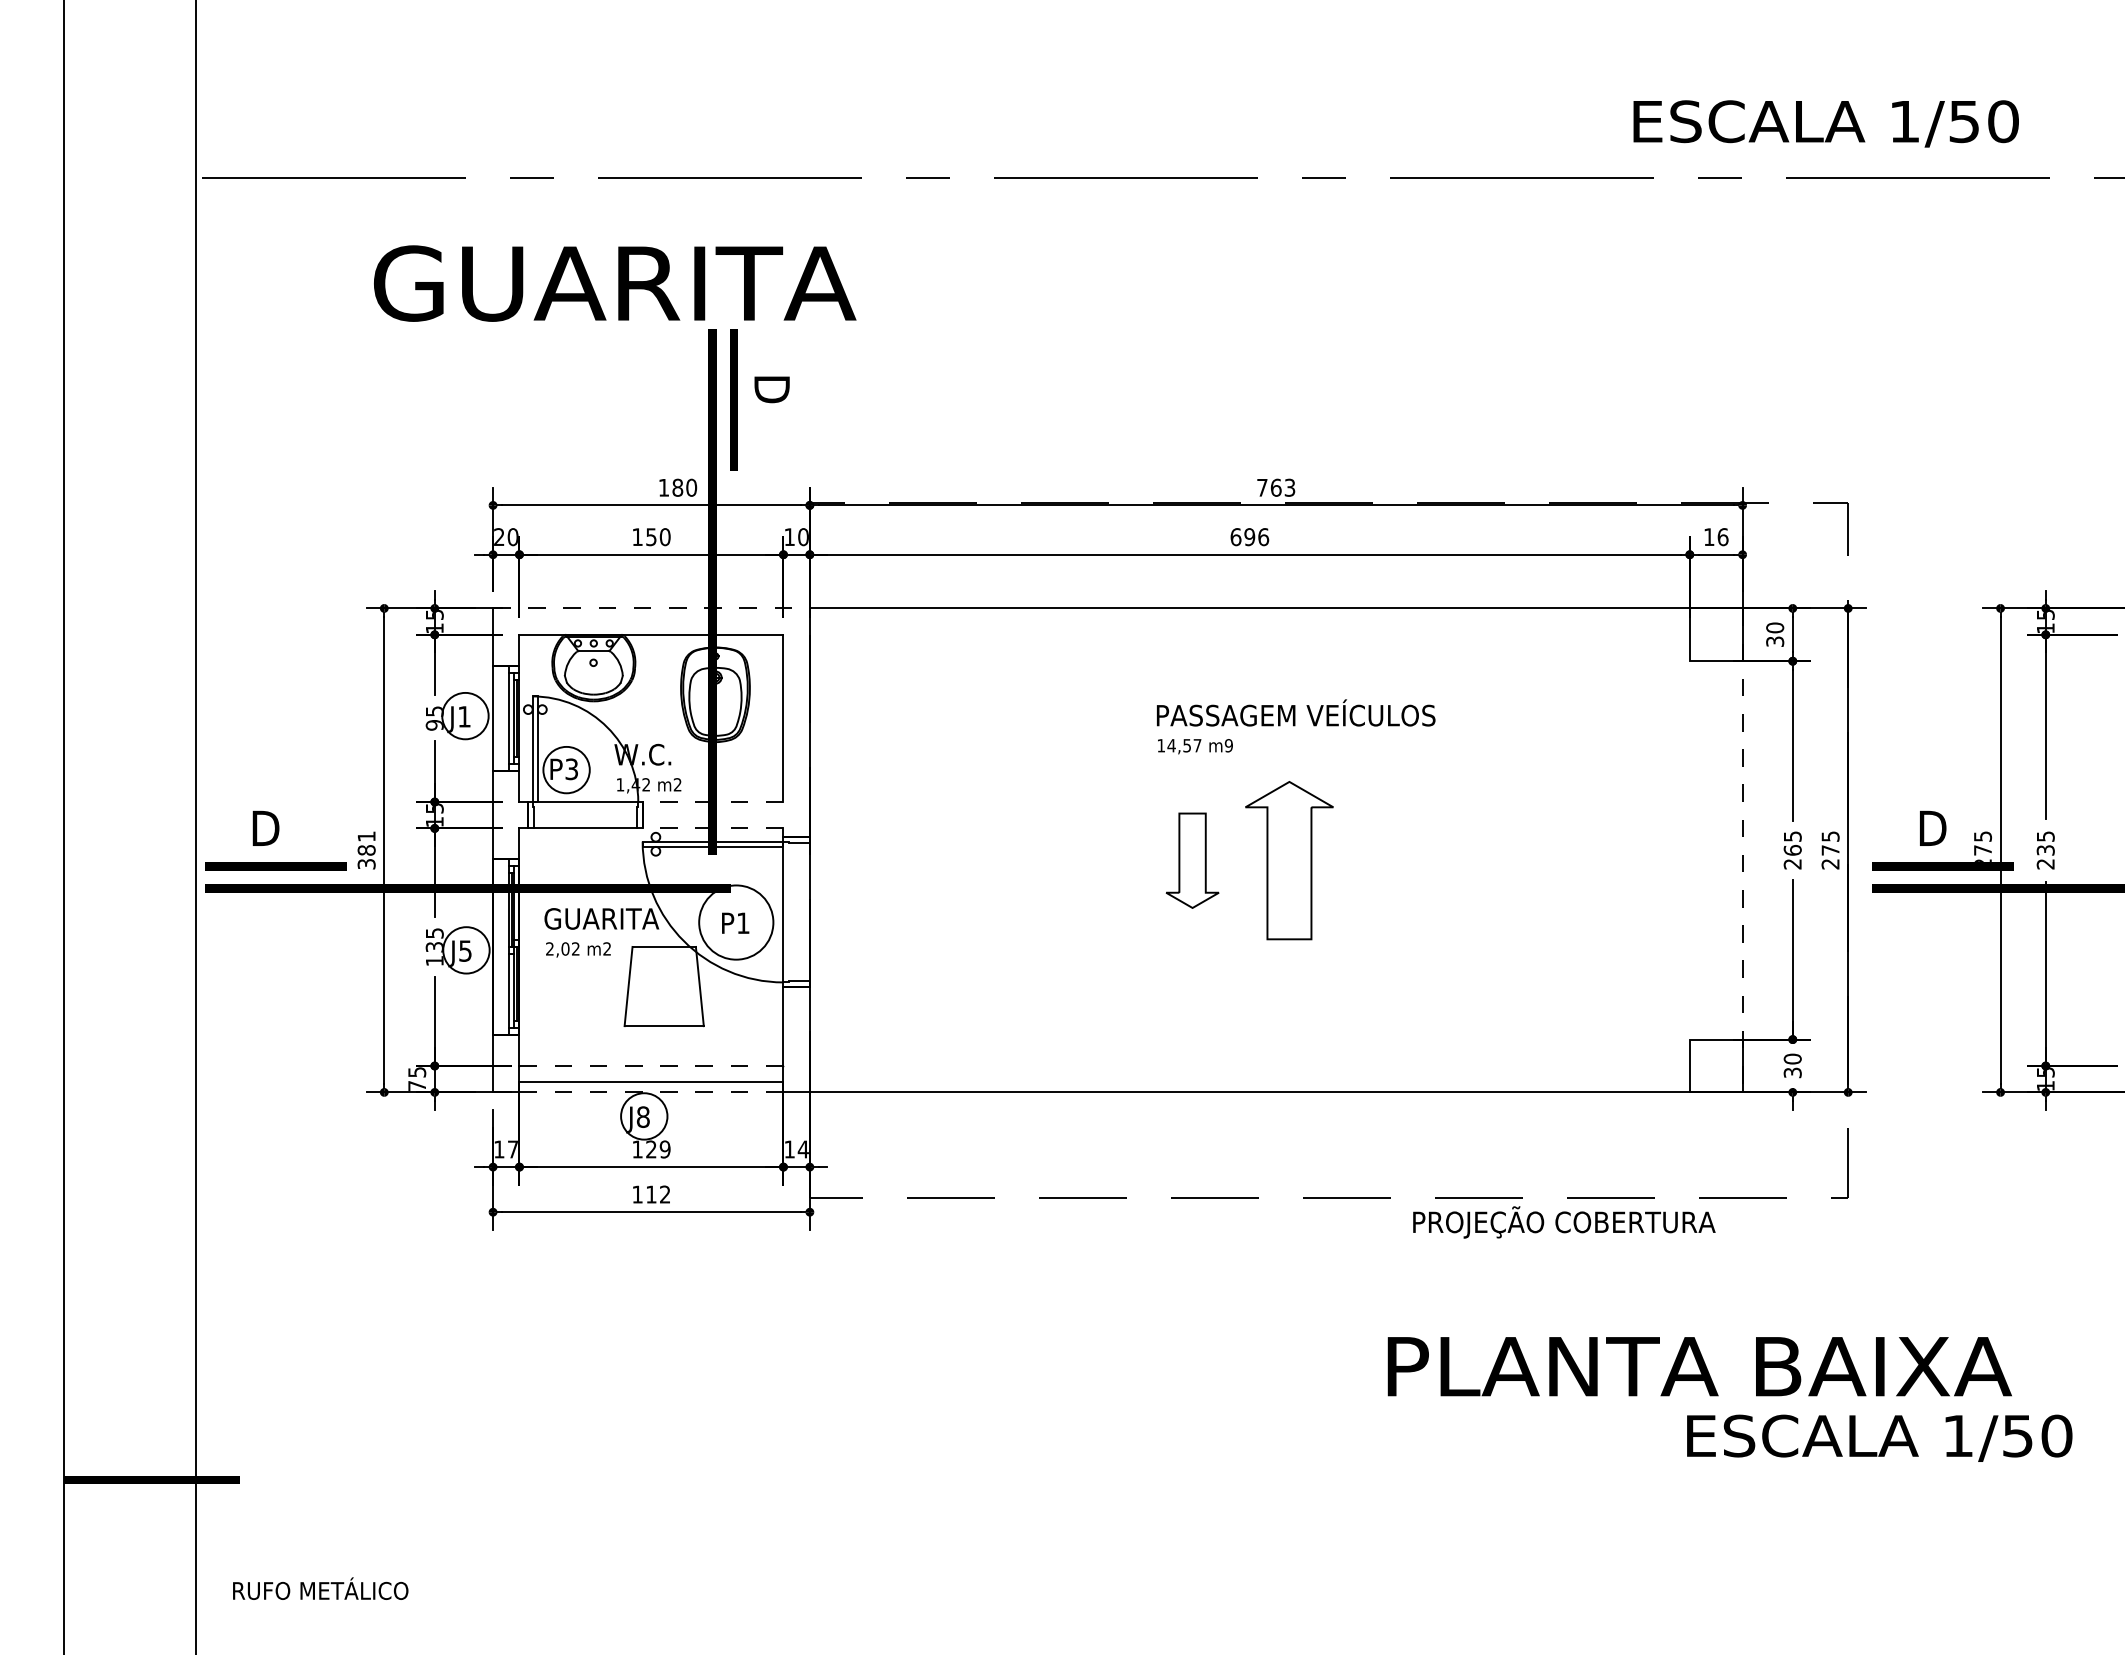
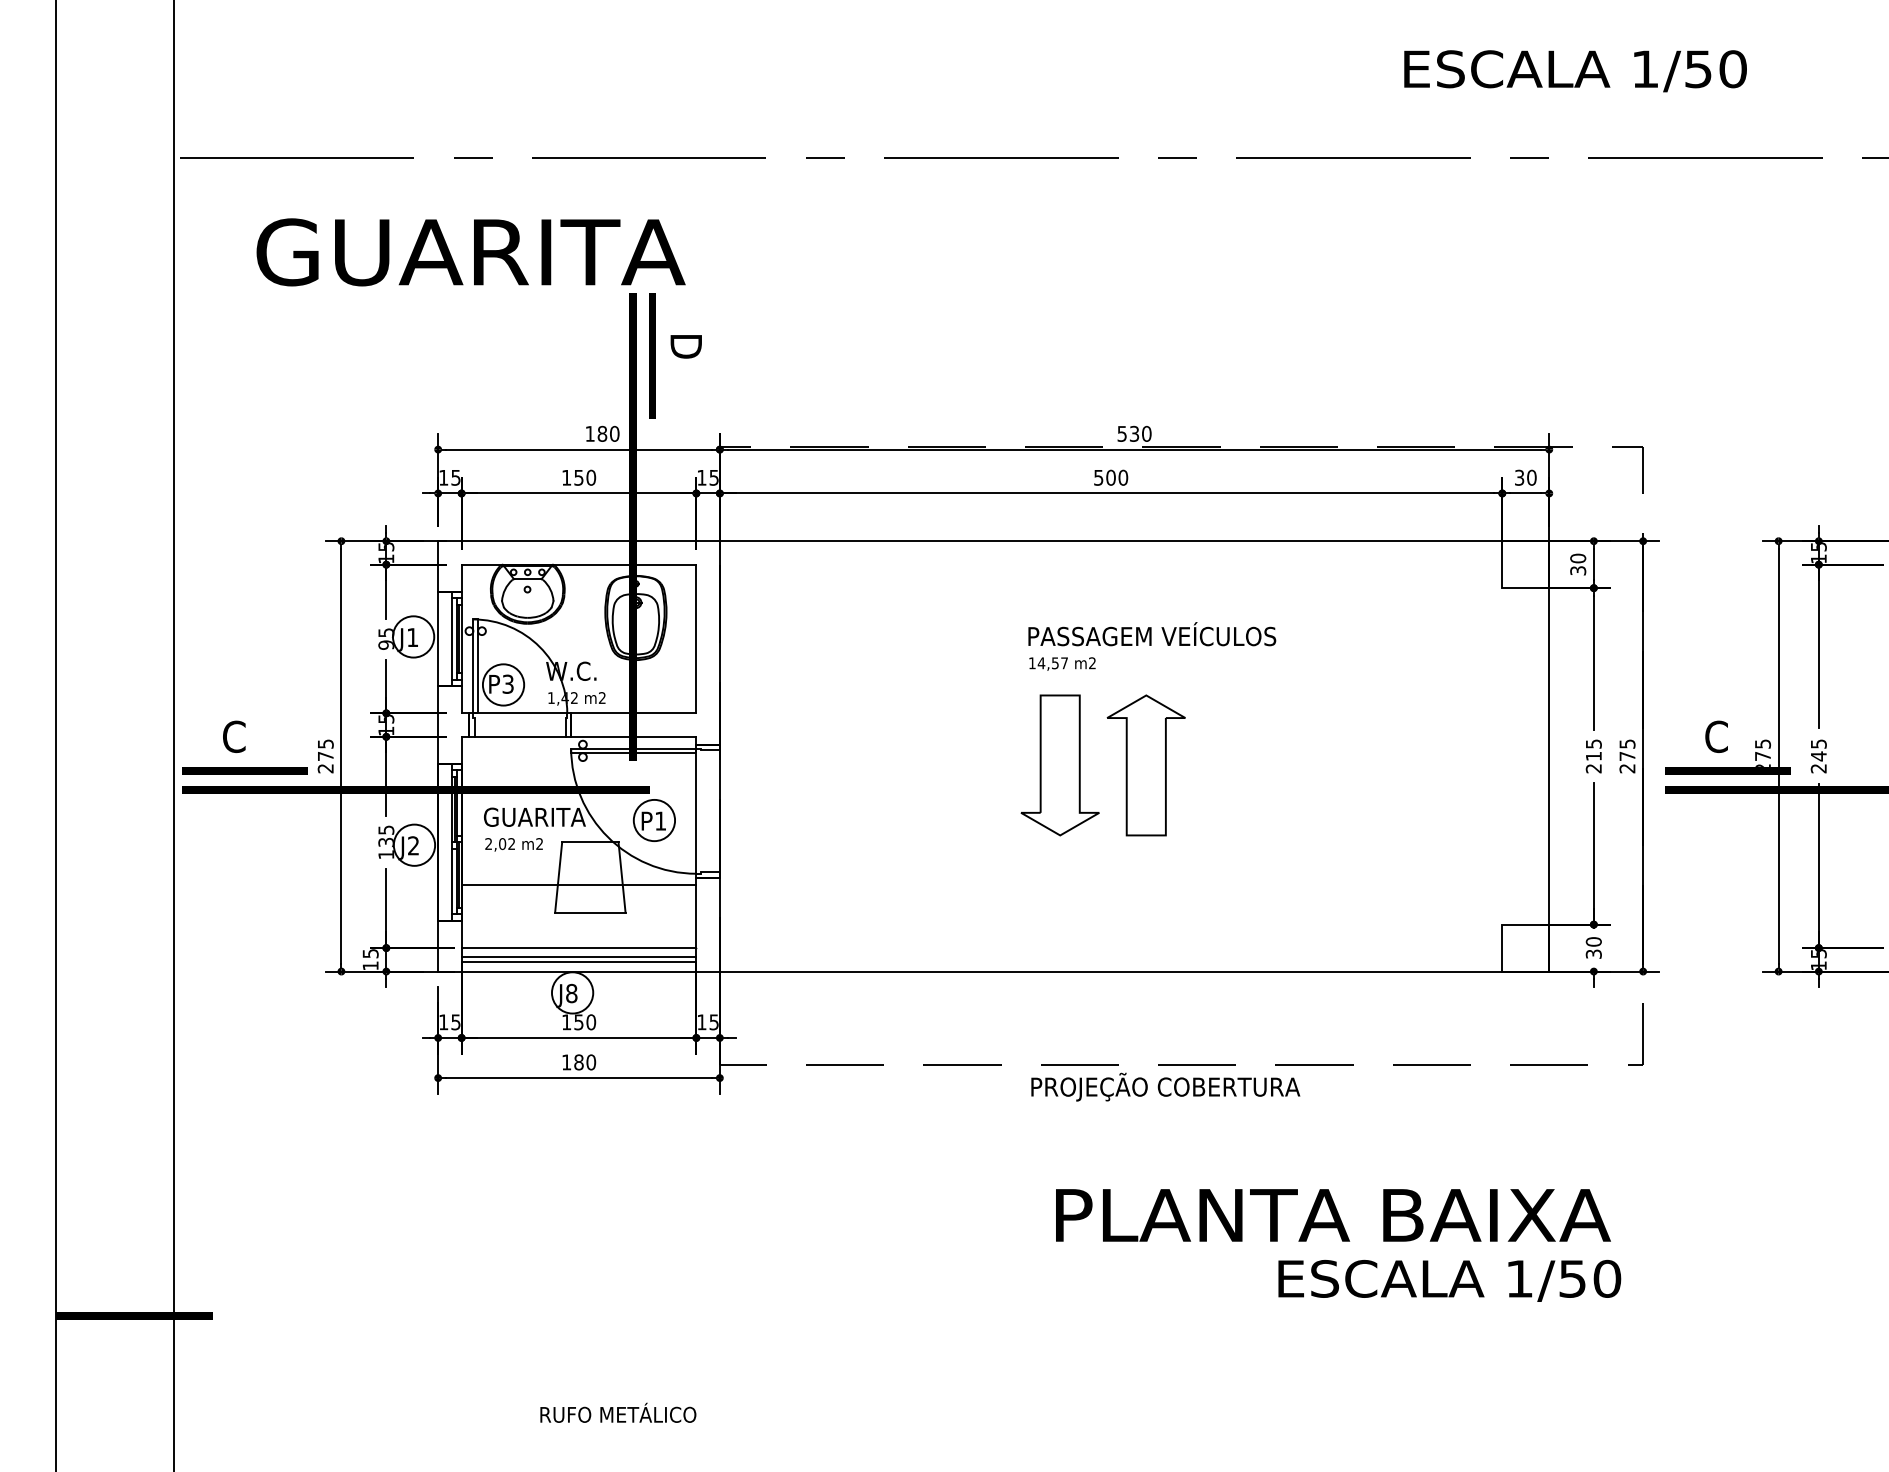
text: (1825, 123) -> (1574, 70), moved
text: (615, 283) -> (471, 252), moved
text: (1276, 487) -> (1134, 433), 763 -> 530
text: (506, 537) -> (450, 478), 20 -> 15
text: (803, 537) -> (714, 478), 10 -> 15
text: (1249, 537) -> (1110, 478), 696 -> 500
text: (1716, 537) -> (1526, 478), 16 -> 30
line: (651, 608) -> (579, 541), dashed -> solid
text: (1228, 745) -> (1092, 663), m9 -> m2
line: (712, 802) -> (633, 713), dashed -> solid
text: (265, 828) -> (235, 736), D -> C
line: (712, 828) -> (633, 736), dashed -> solid
text: (1932, 828) -> (1718, 736), D -> C
text: (366, 850) -> (325, 756), 381 -> 275
line: (1742, 850) -> (1549, 756), dashed -> solid
text: (1792, 850) -> (1593, 756), 265 -> 215
text: (2045, 850) -> (1818, 756), 235 -> 245
part: (1192, 860) -> (1060, 765), size x1.67
circle: (736, 922) -> (654, 820), size x0.62
text: (465, 950) -> (413, 845), J5 -> J2
line: (651, 995) -> (579, 885), added
line: (651, 1066) -> (579, 948), dashed -> solid
line: (651, 1076) -> (579, 957), added
text: (416, 1085) -> (370, 965), 75 -> 15
line: (651, 1092) -> (579, 971), dashed -> solid
text: (512, 1149) -> (455, 1022), 17 -> 15
text: (658, 1149) -> (585, 1022), 129 -> 150
text: (802, 1149) -> (713, 1022), 14 -> 15
text: (658, 1194) -> (585, 1062), 112 -> 180
text: (1564, 1222) -> (1165, 1087), moved
text: (1699, 1366) -> (1333, 1215), moved
text: (1879, 1437) -> (1449, 1280), moved
text: (320, 1588) -> (618, 1412), moved

